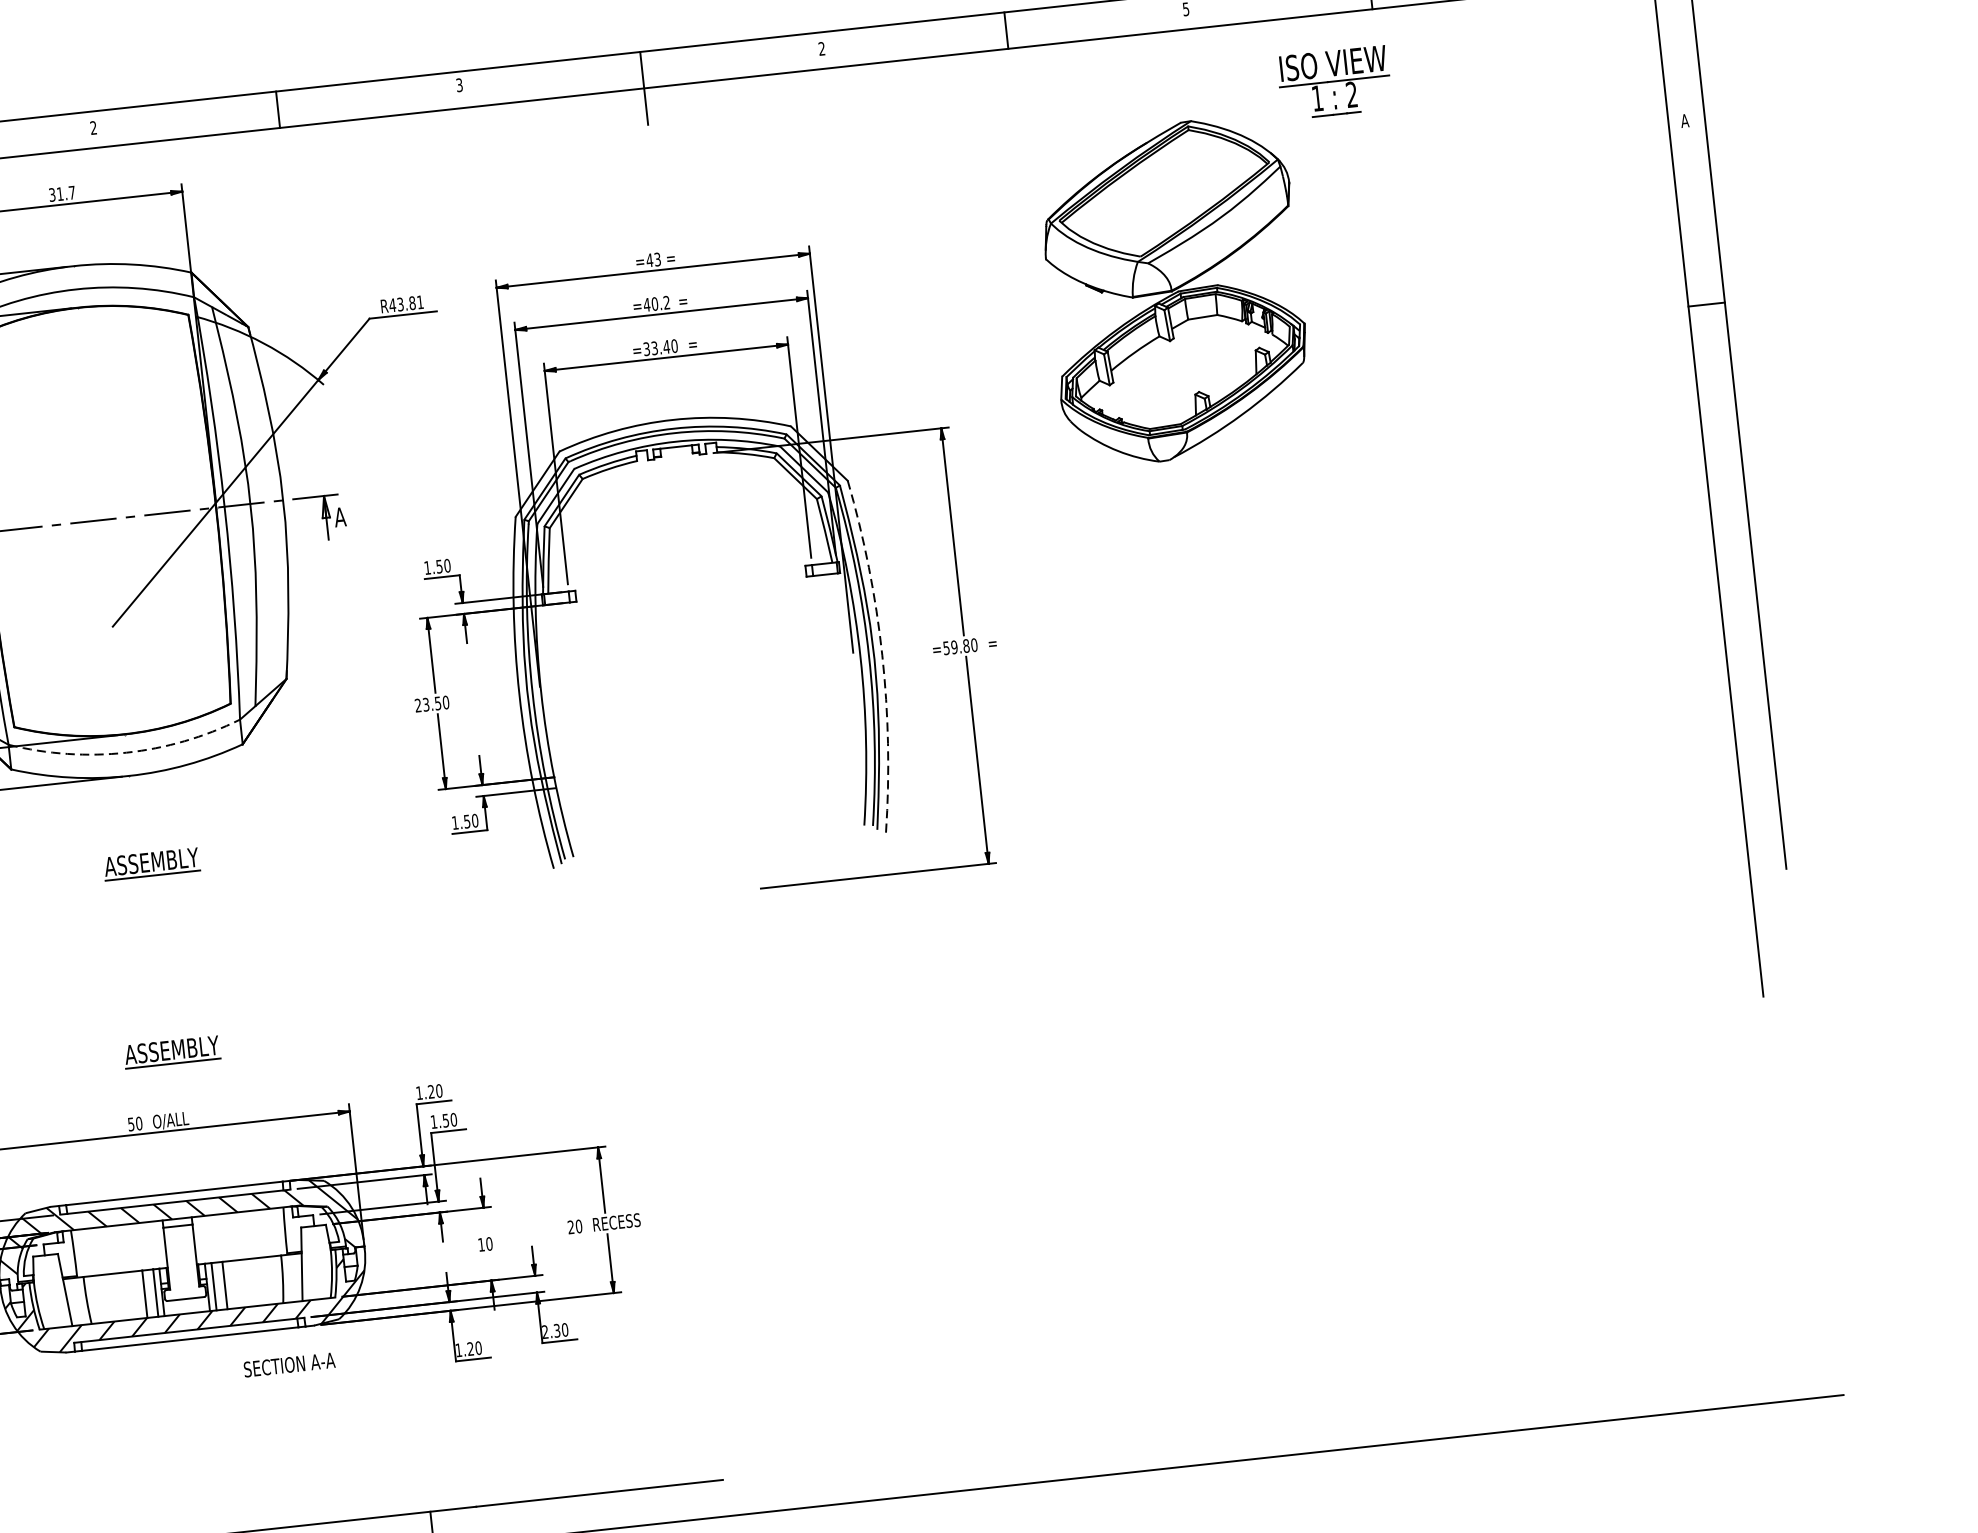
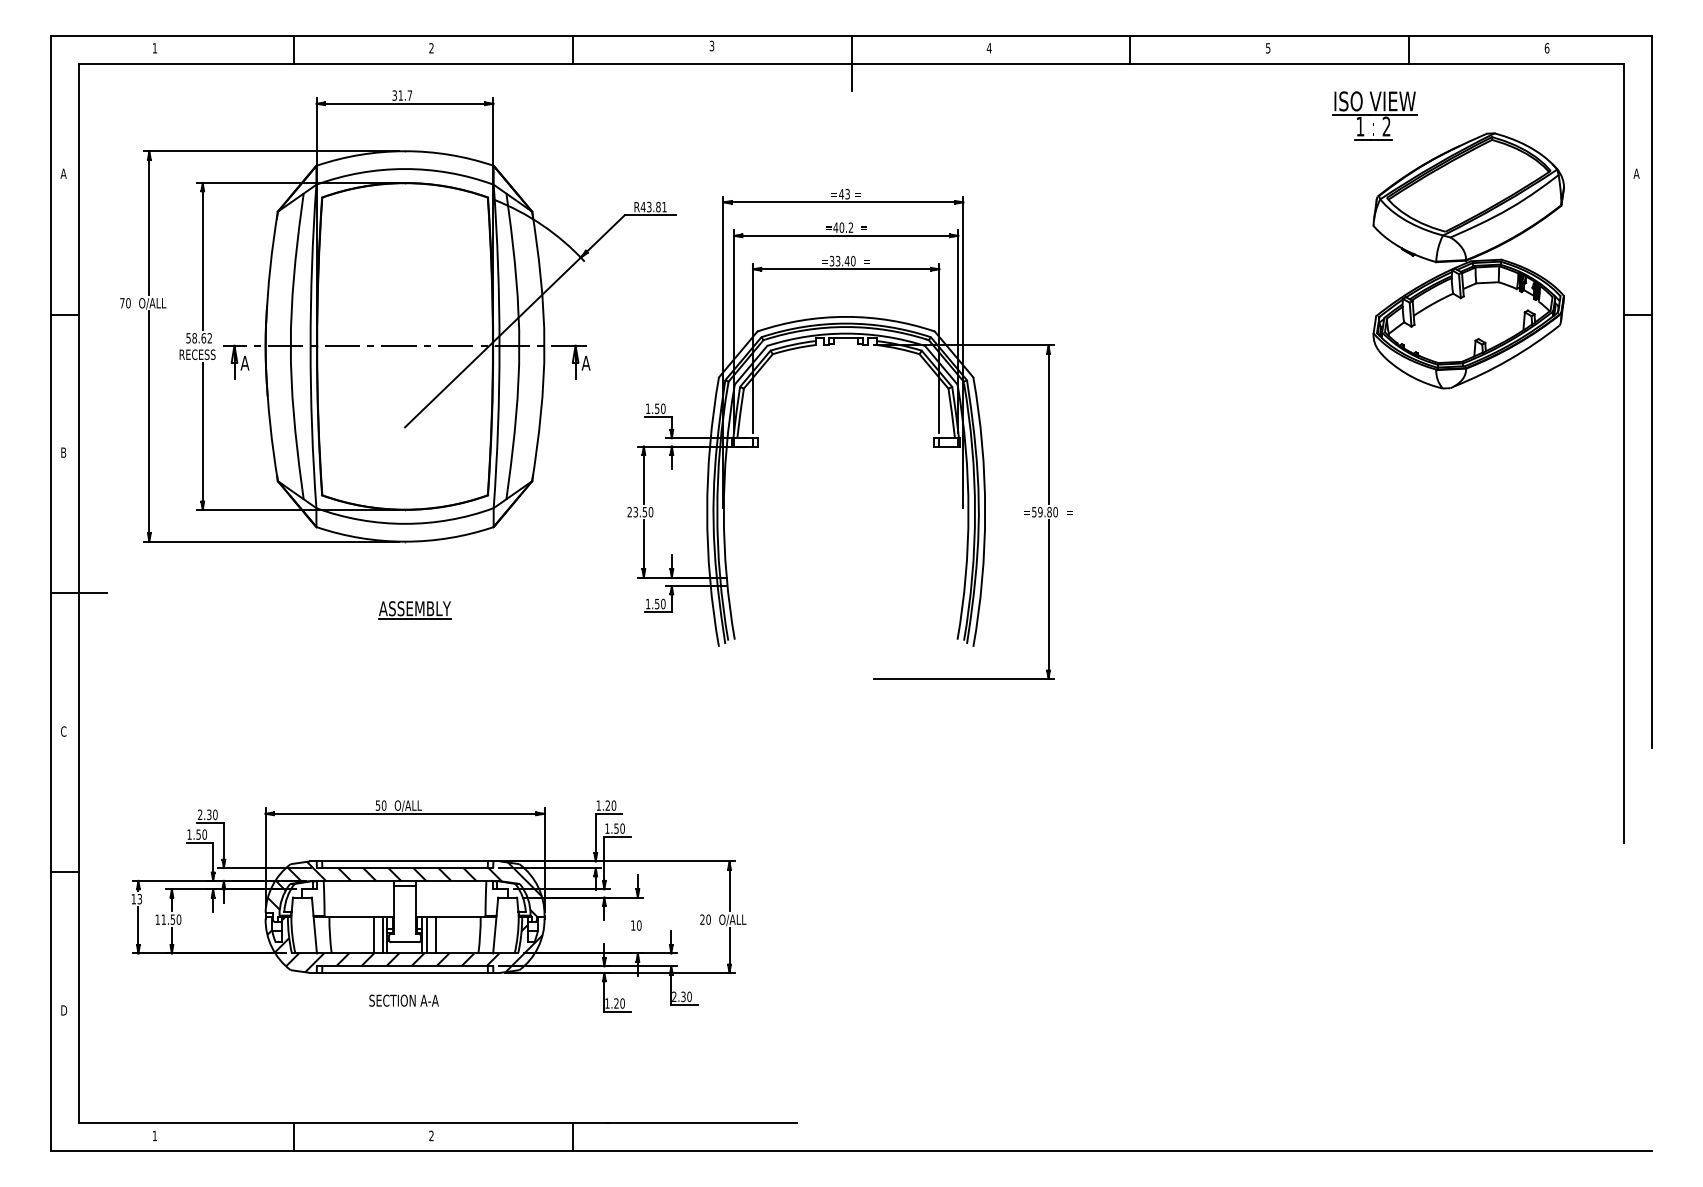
text: (820, 49) -> (988, 48), 2 -> 4
part: (1174, 290) -> (1468, 260), moved
arc: (882, 655) -> (985, 512), dashed -> solid
arc: (127, 752) -> (405, 523), dashed -> solid
part: (171, 1052) -> (414, 754), removed
text: (616, 1223) -> (737, 920), RECESS -> O/ALL
text: (288, 1364) -> (403, 1000), moved

